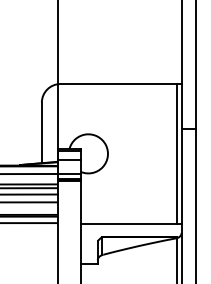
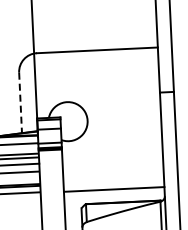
line: (41, 133) -> (20, 103), solid -> dashed
line: (176, 153) -> (156, 117), removed

